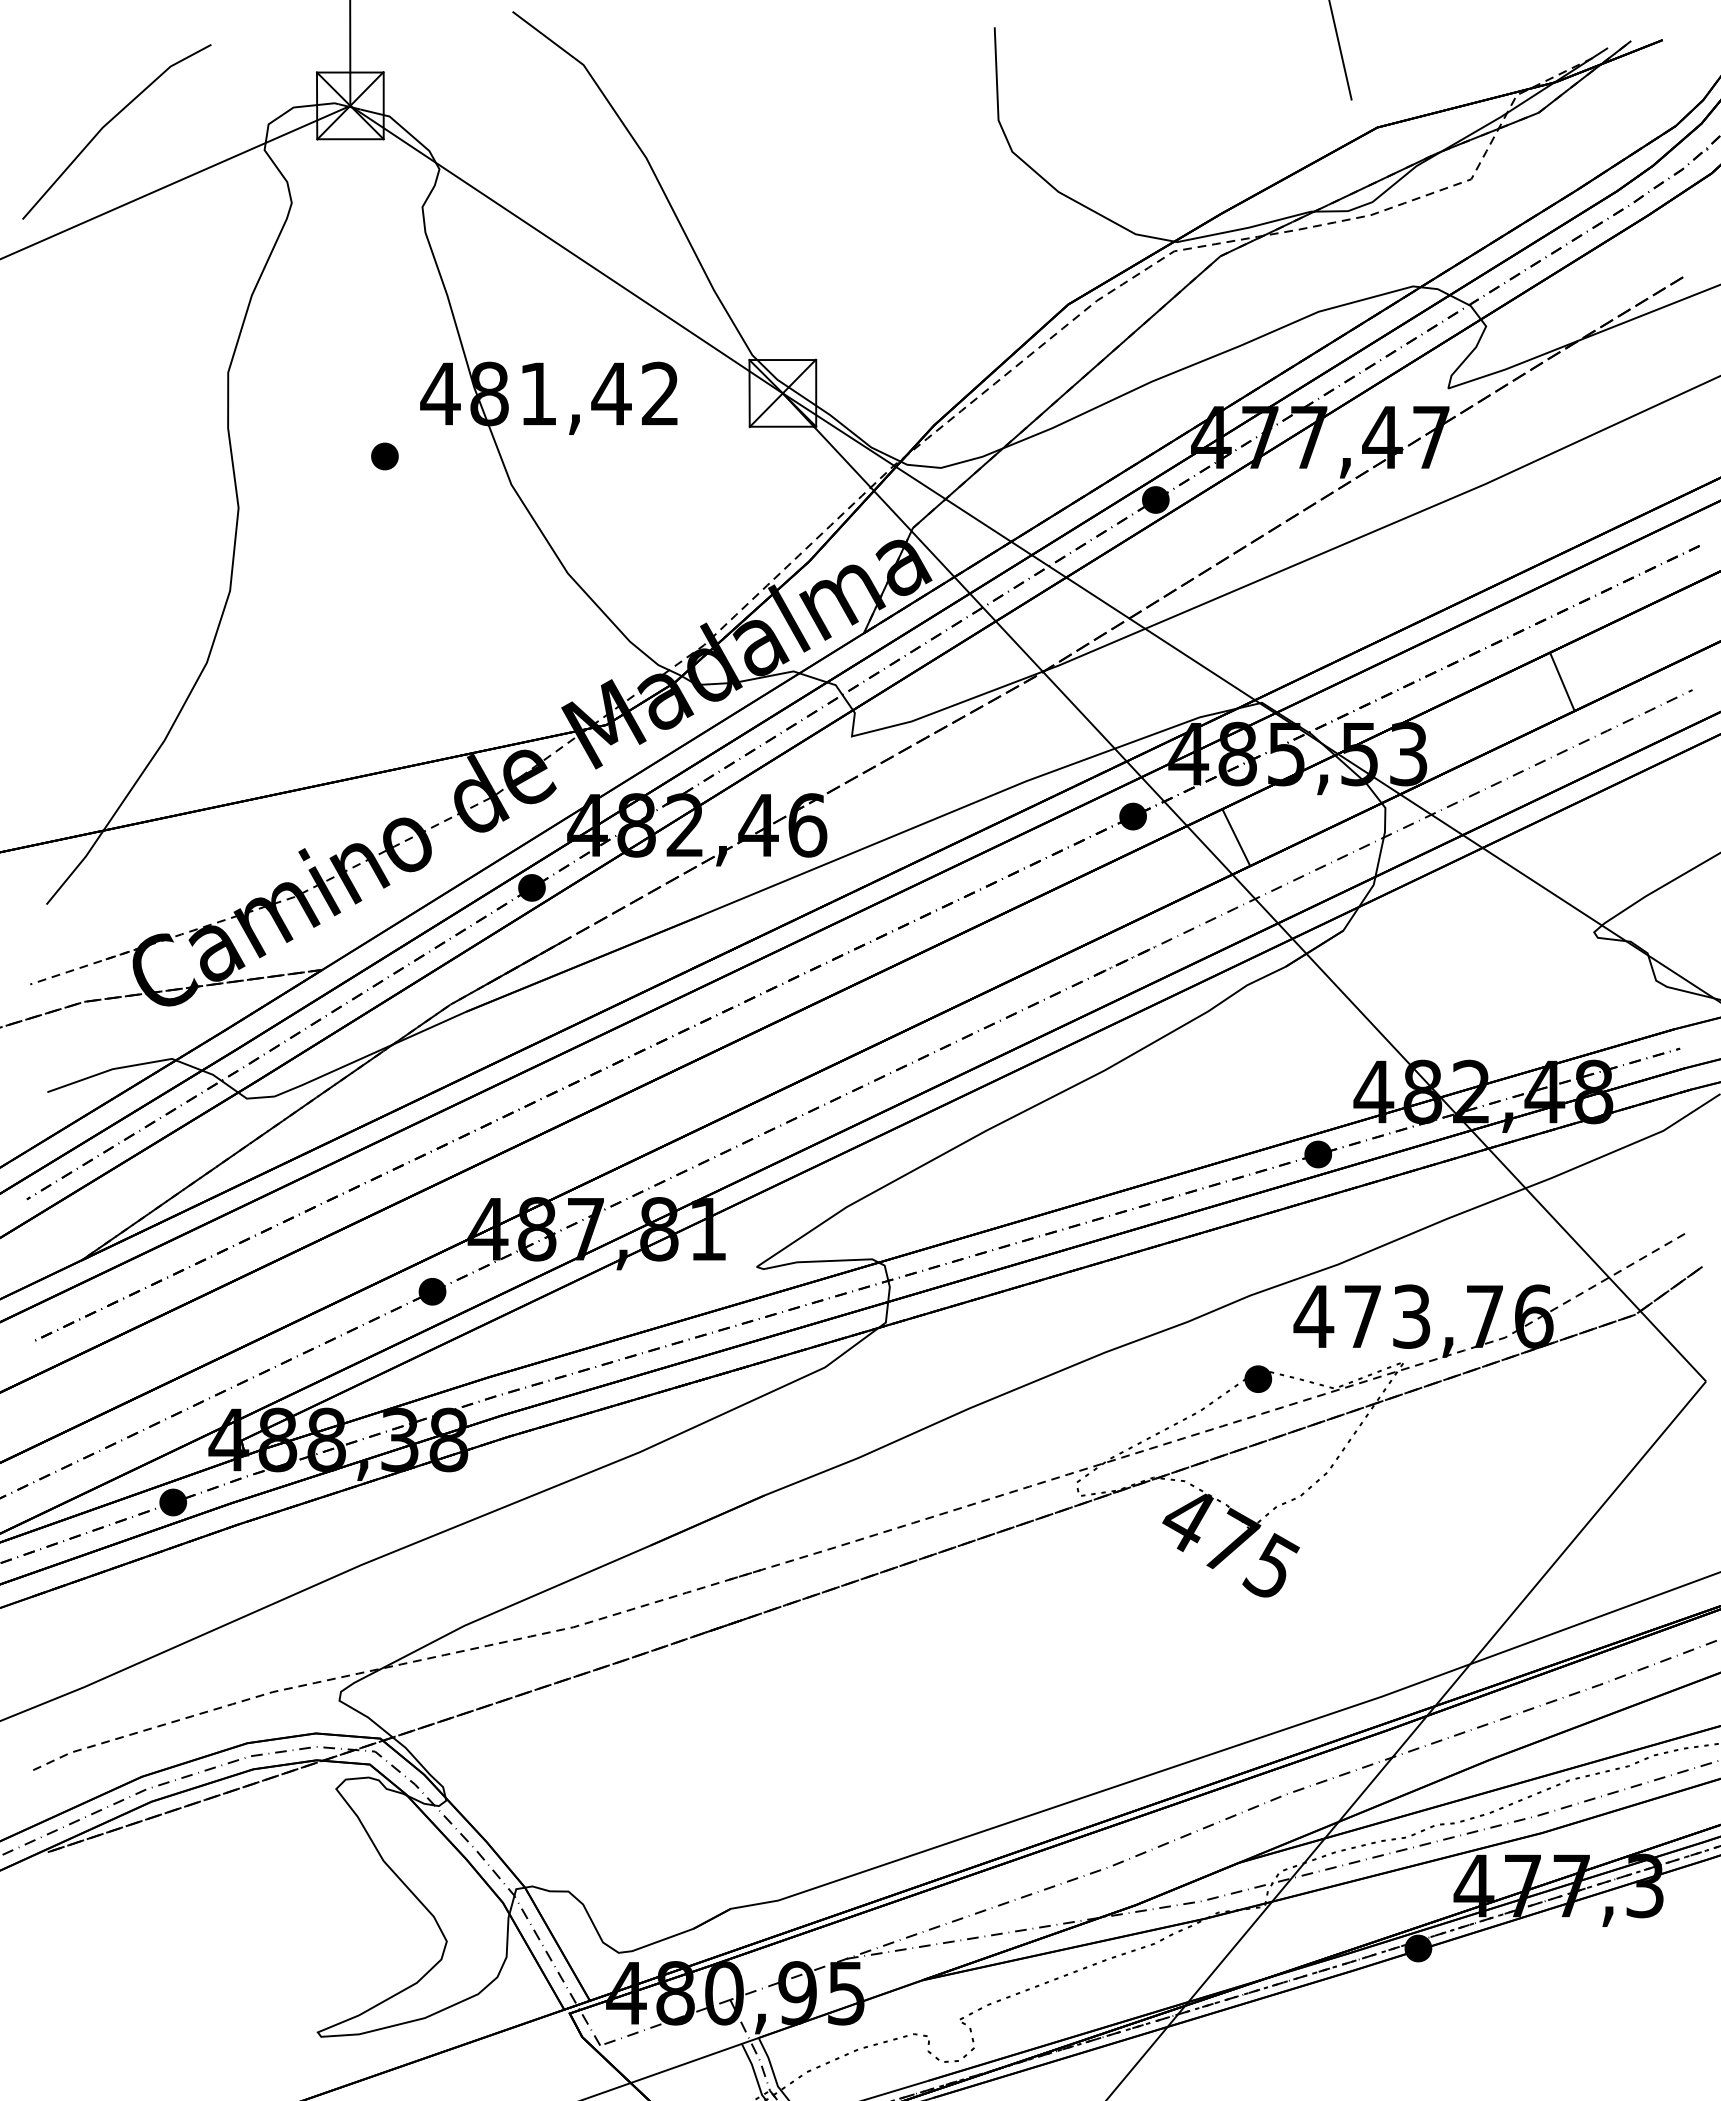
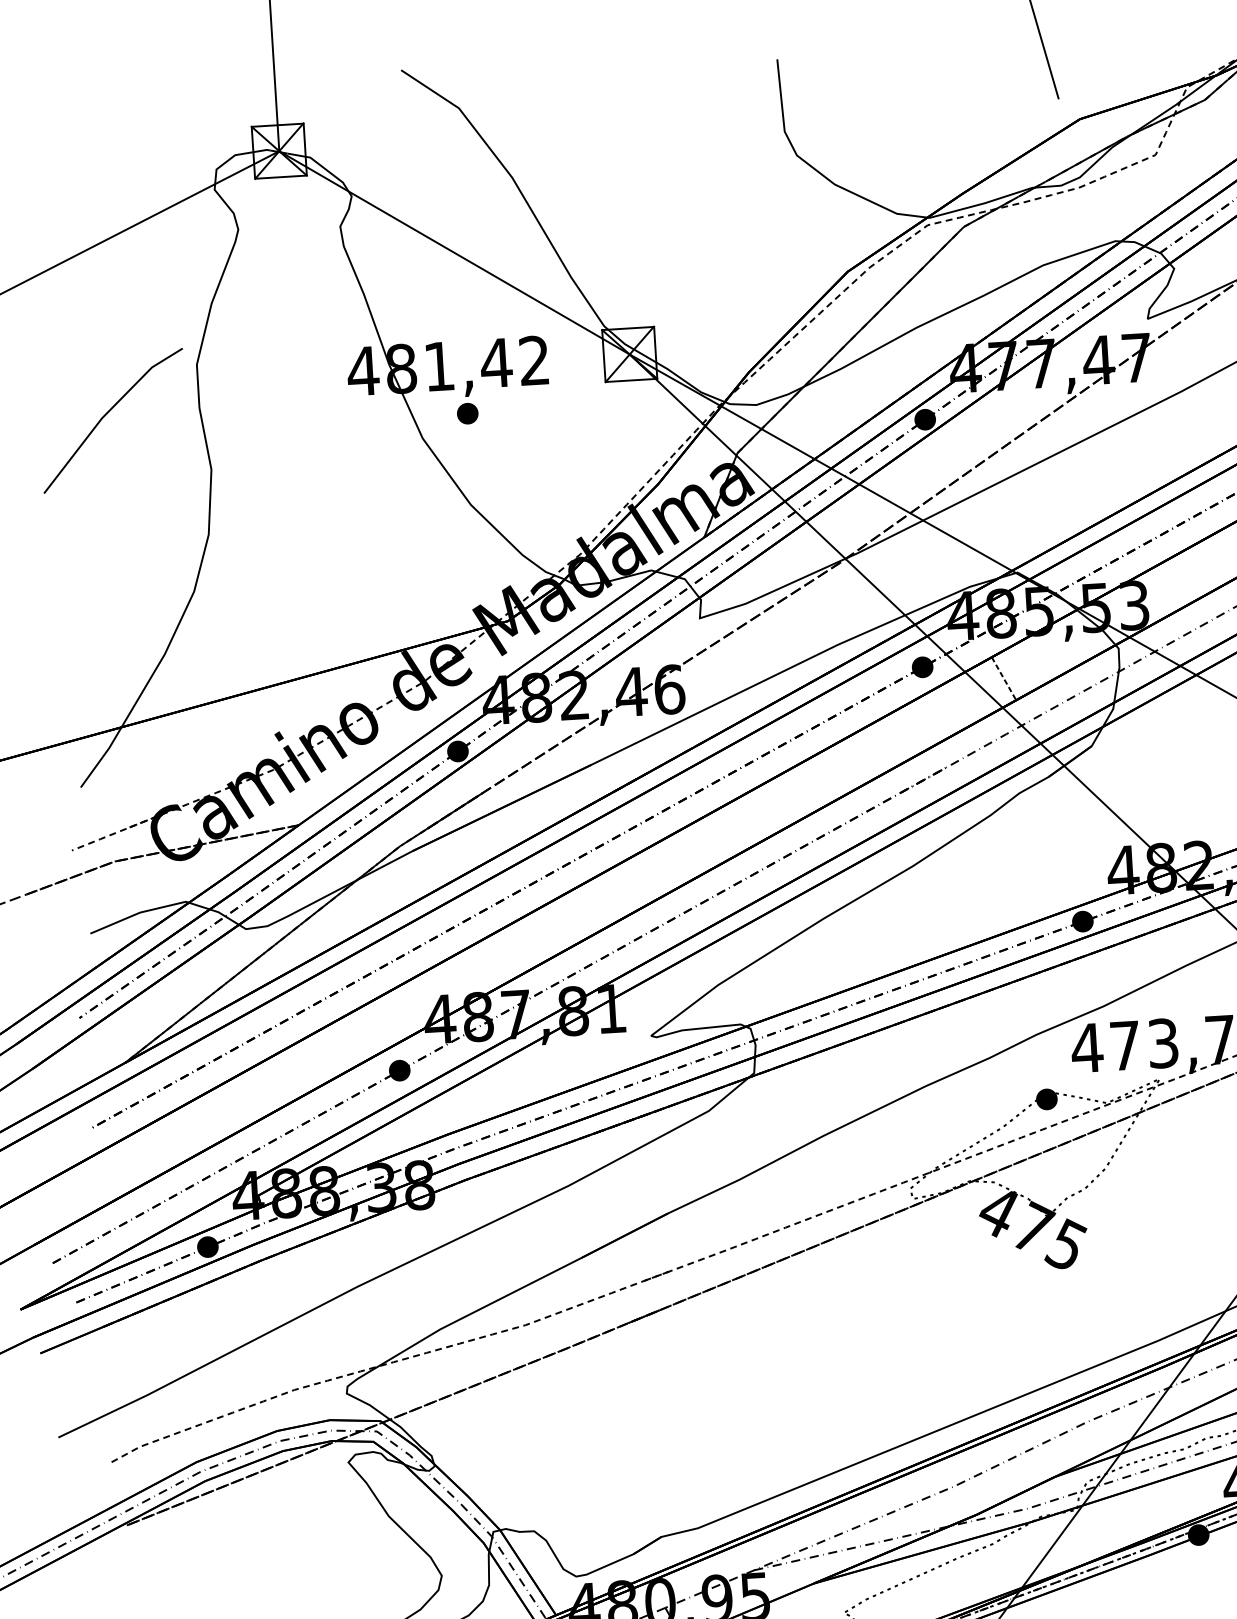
line: (111, 121) -> (108, 413), moved
part: (384, 456) -> (467, 413), moved
line: (1236, 837) -> (1004, 678), solid -> dashed

